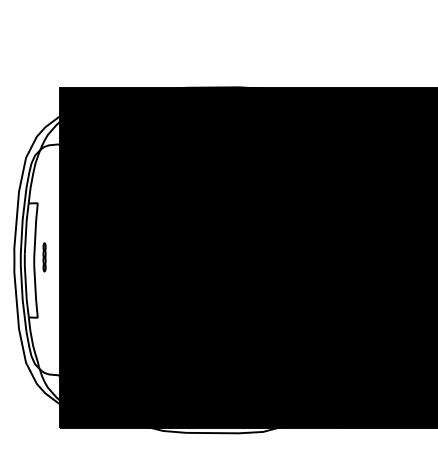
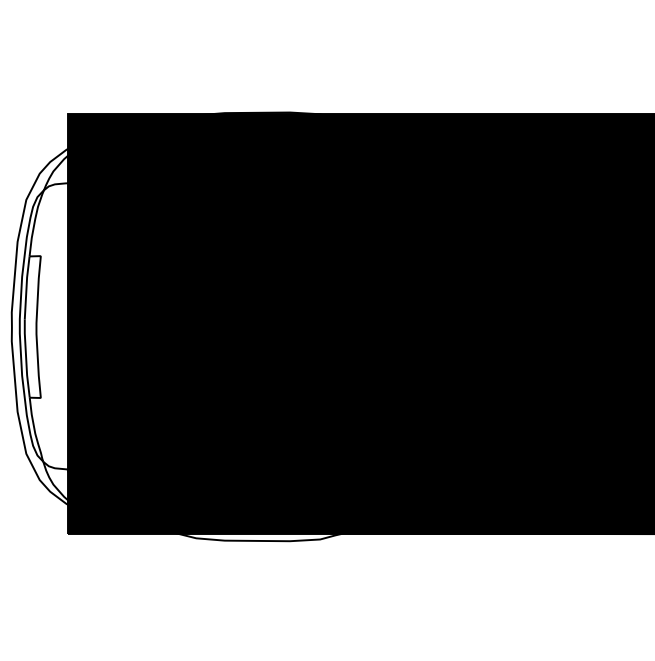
line: (44, 256) -> (49, 322), removed

